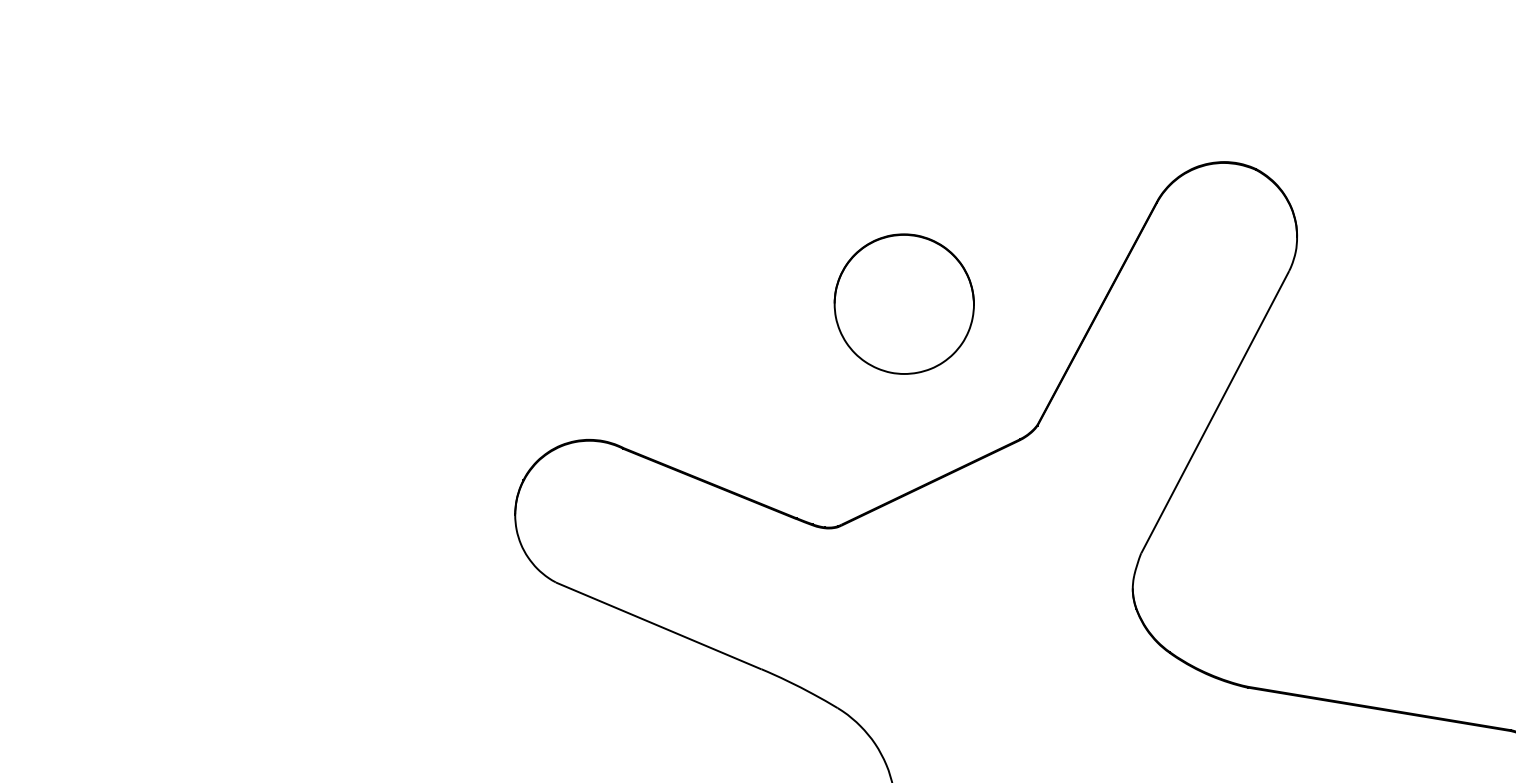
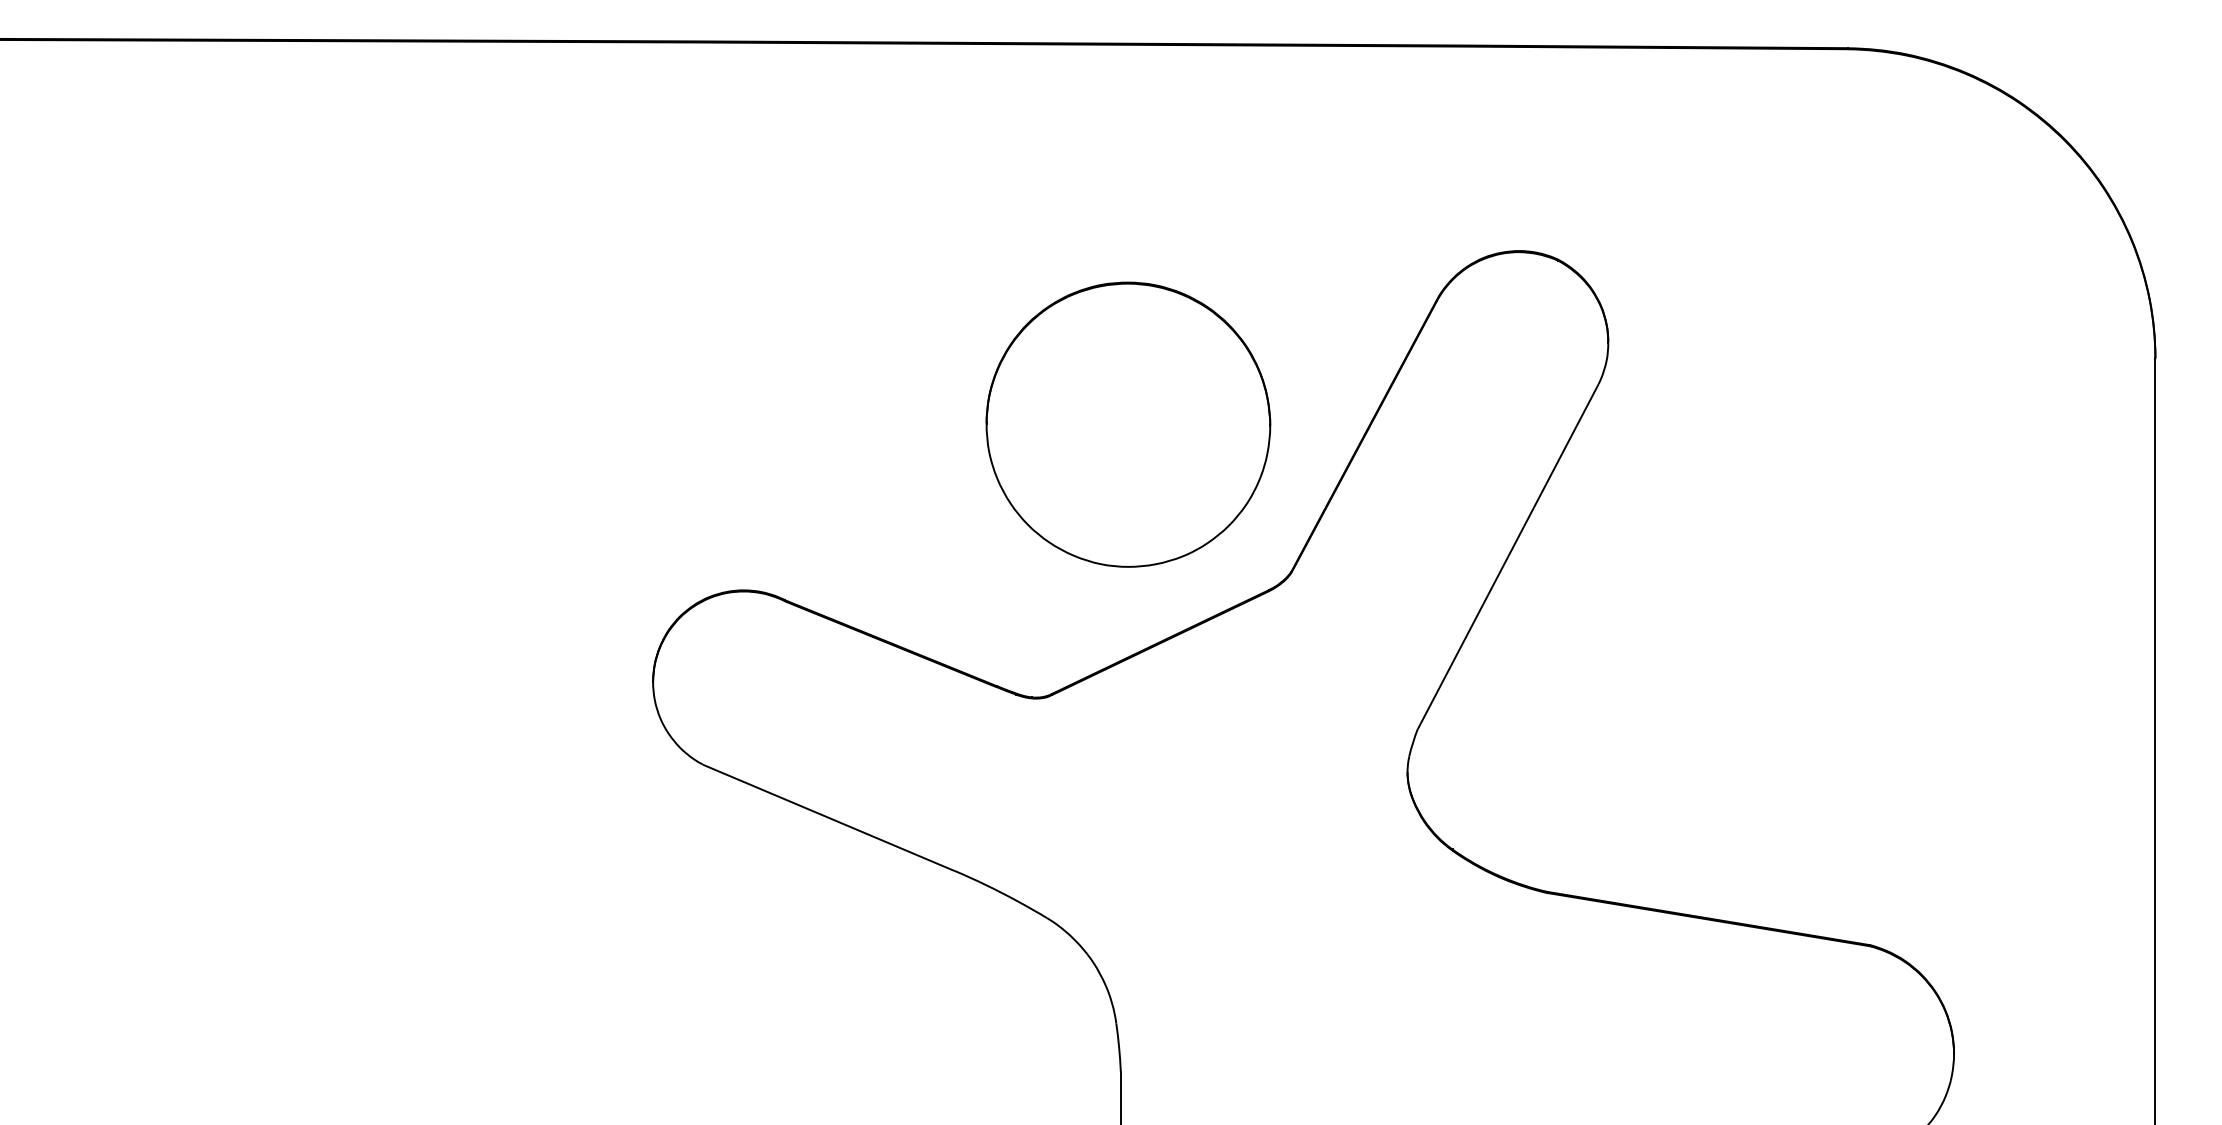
part: (904, 304) -> (1128, 424), size x1.67

